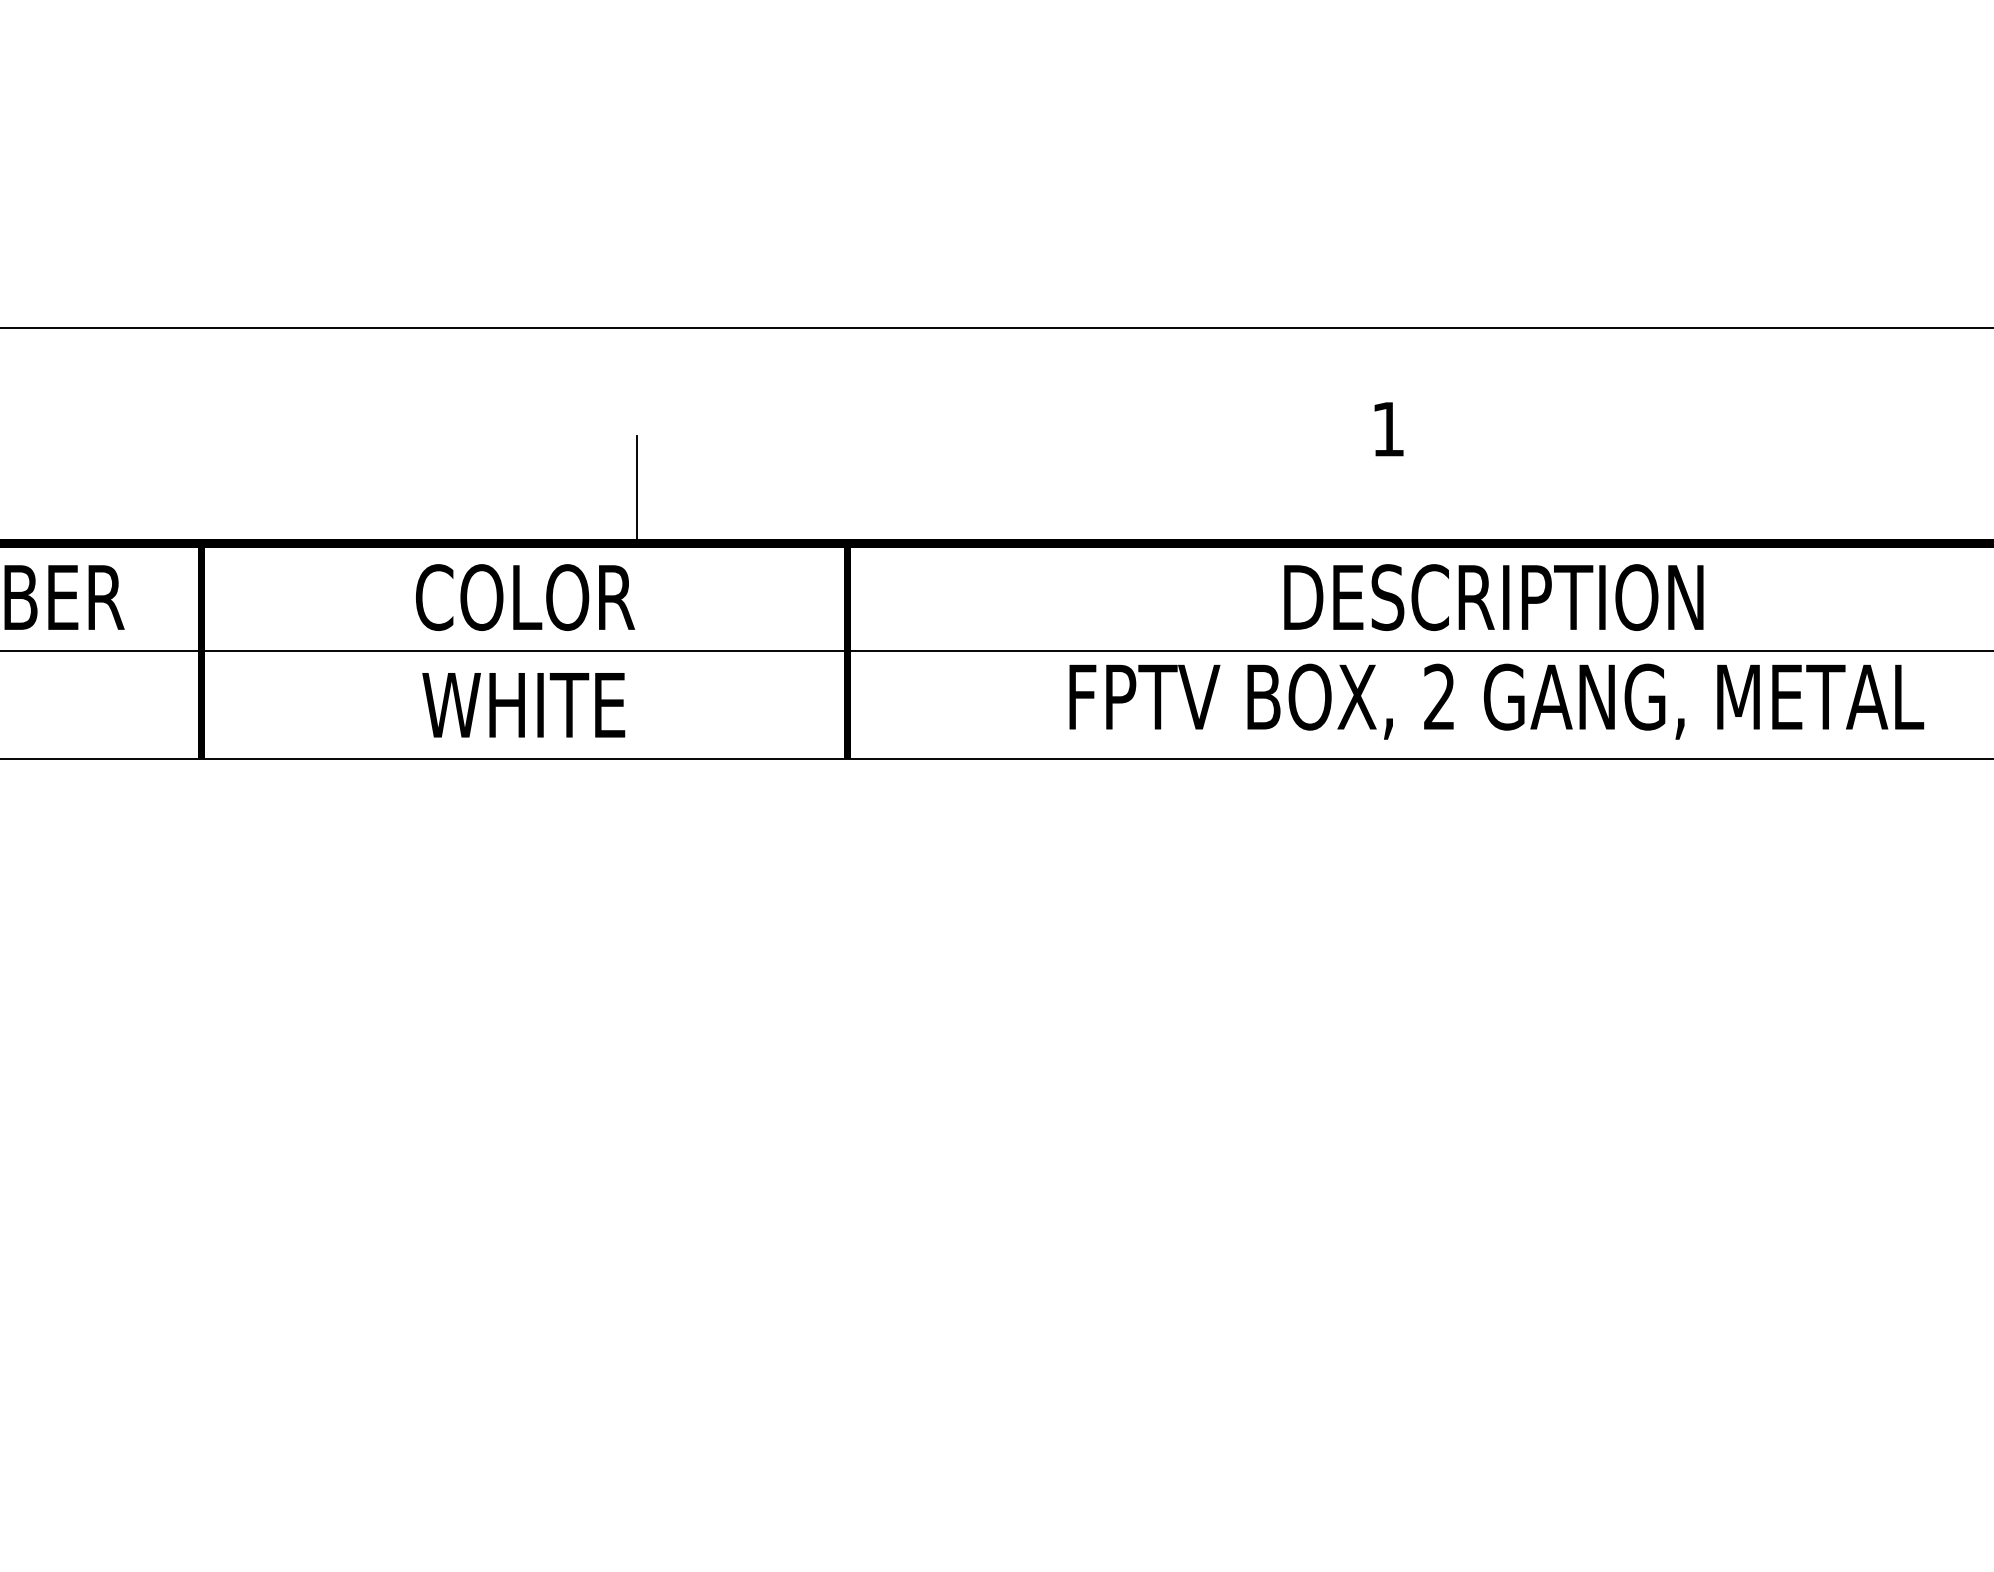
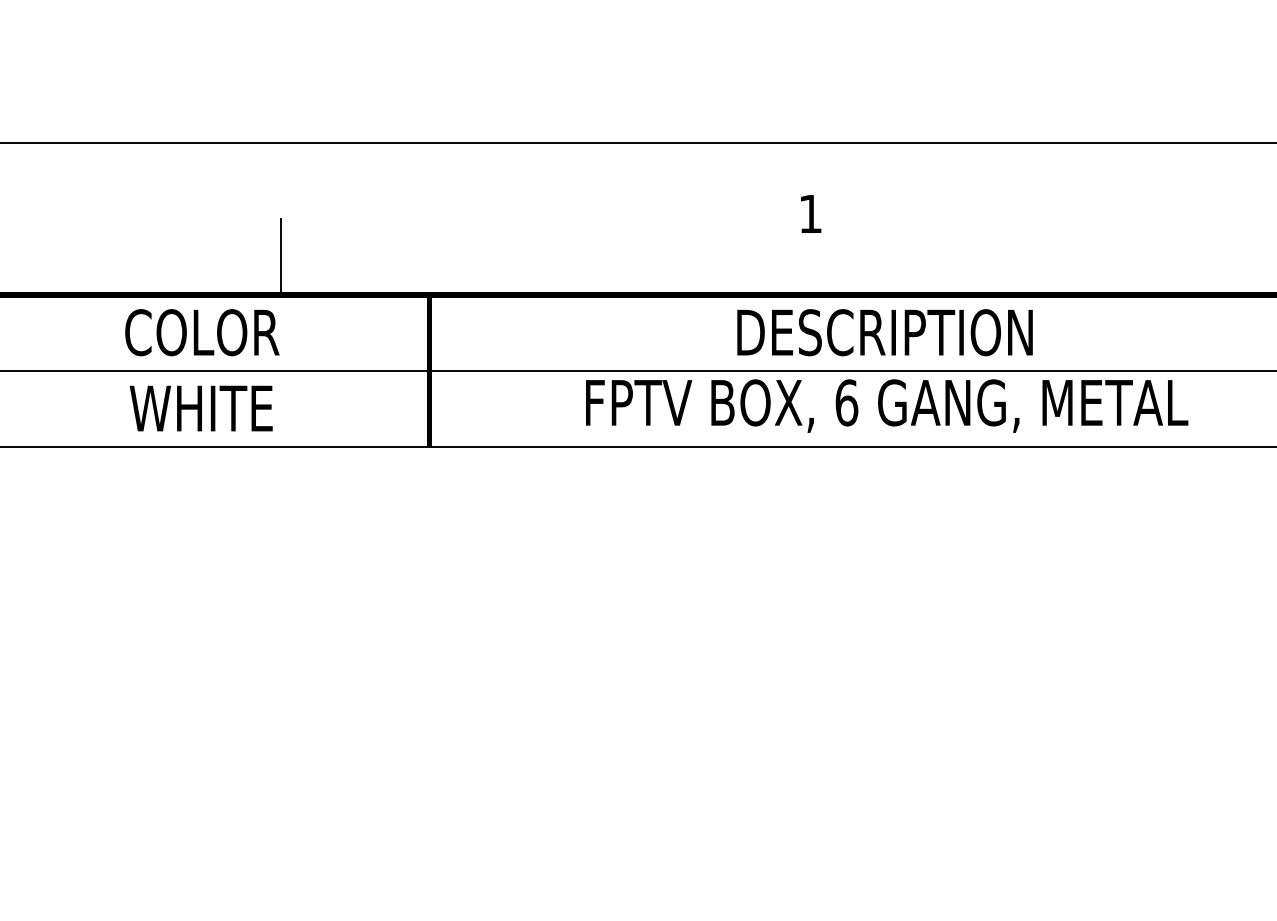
text: (1439, 696) -> (846, 402), 2 -> 6

